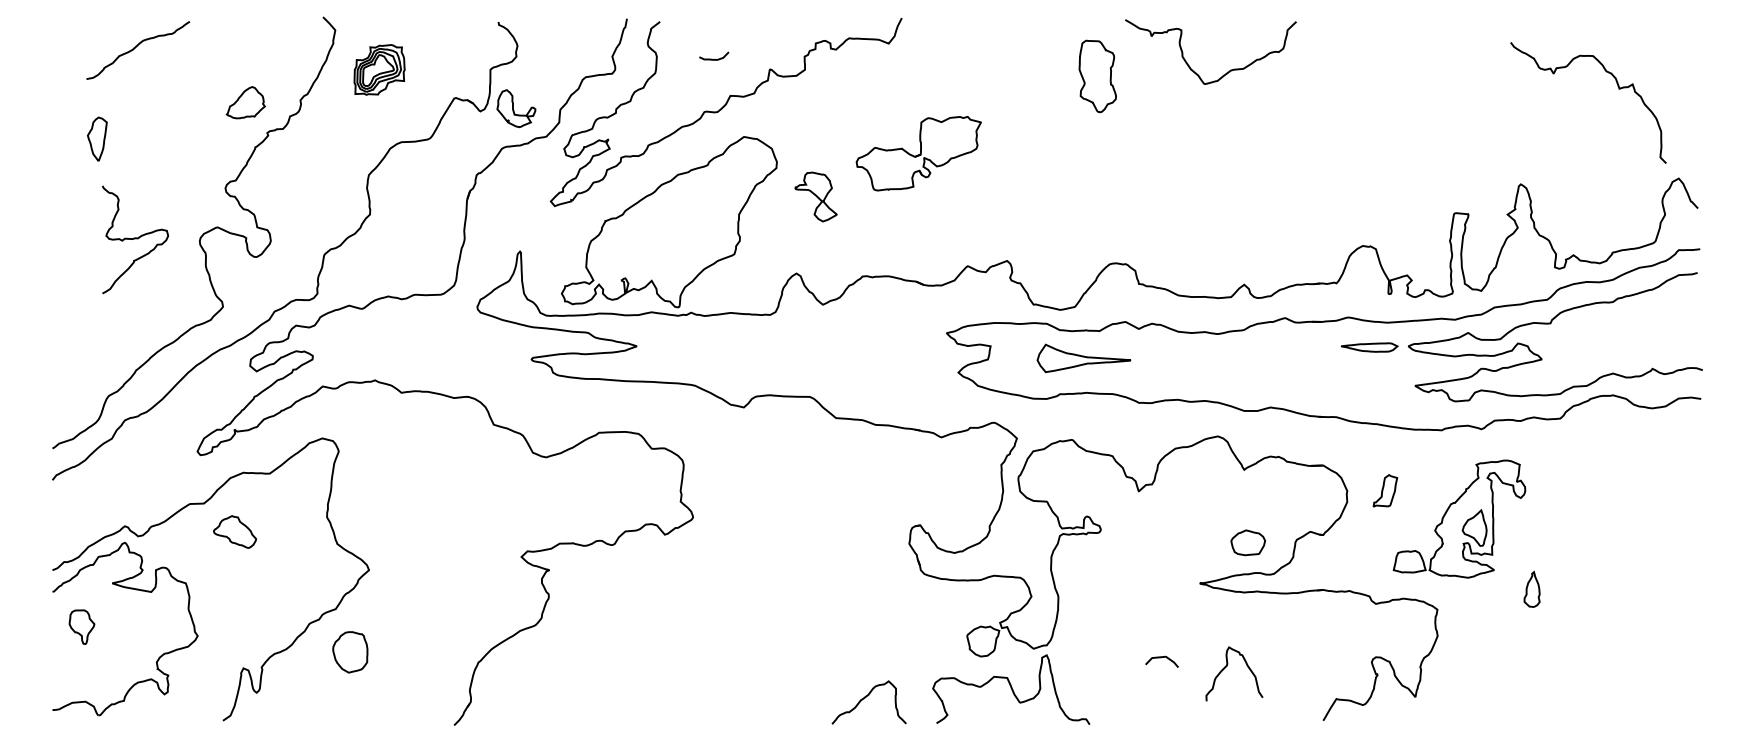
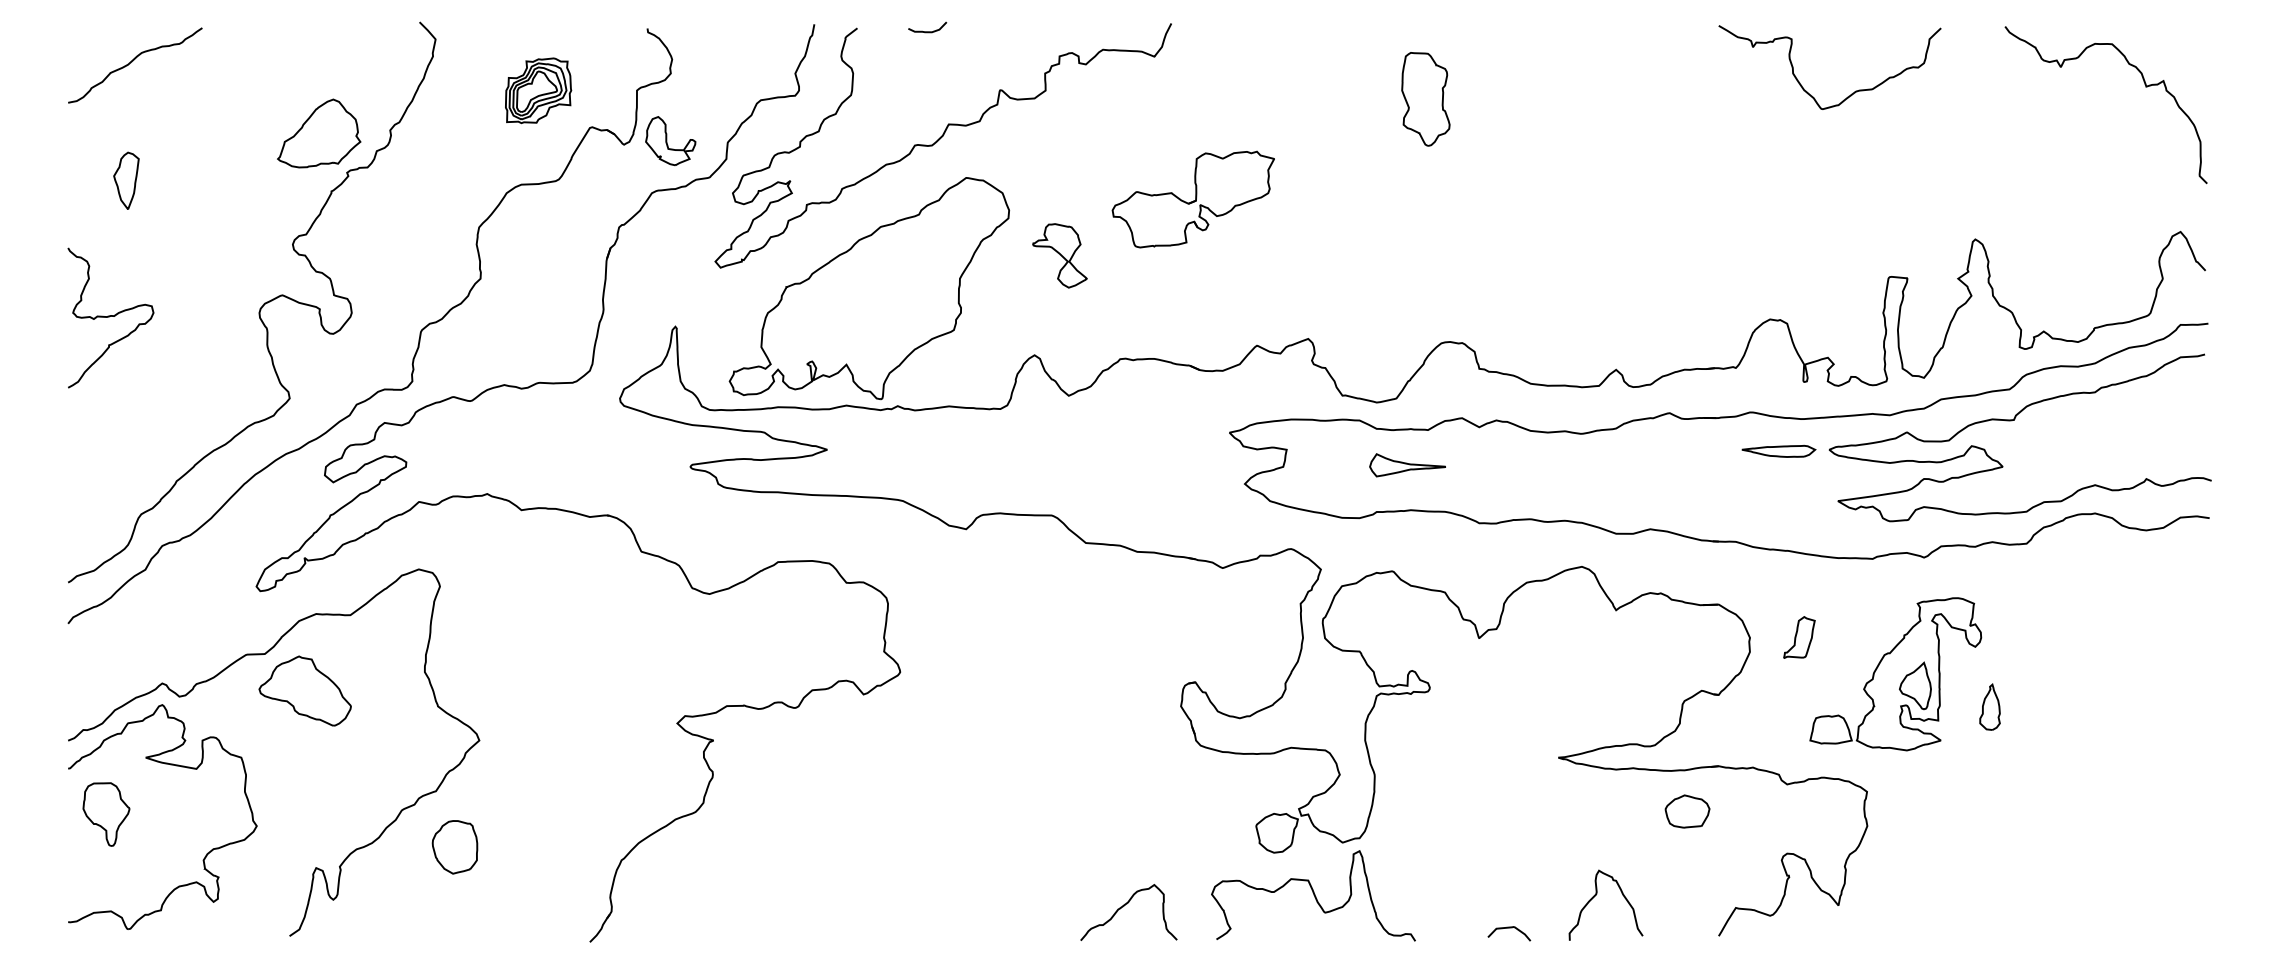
curve: (136, 47) -> (133, 61), moved
curve: (714, 59) -> (928, 31), moved
curve: (1190, 66) -> (1803, 86), moved
part: (379, 69) -> (538, 90), moved
curve: (1618, 89) -> (2145, 87), moved
part: (245, 102) -> (318, 133), size x1.67
curve: (135, 239) -> (111, 317), moved
part: (1083, 357) -> (1407, 464), size x0.62
part: (234, 531) -> (304, 690), size x1.67
part: (1247, 542) -> (1686, 811), moved
part: (1531, 588) -> (1989, 705), moved
part: (81, 627) -> (105, 815), size x1.43
curve: (1161, 658) -> (1508, 929), moved
curve: (1227, 666) -> (1596, 895), moved

